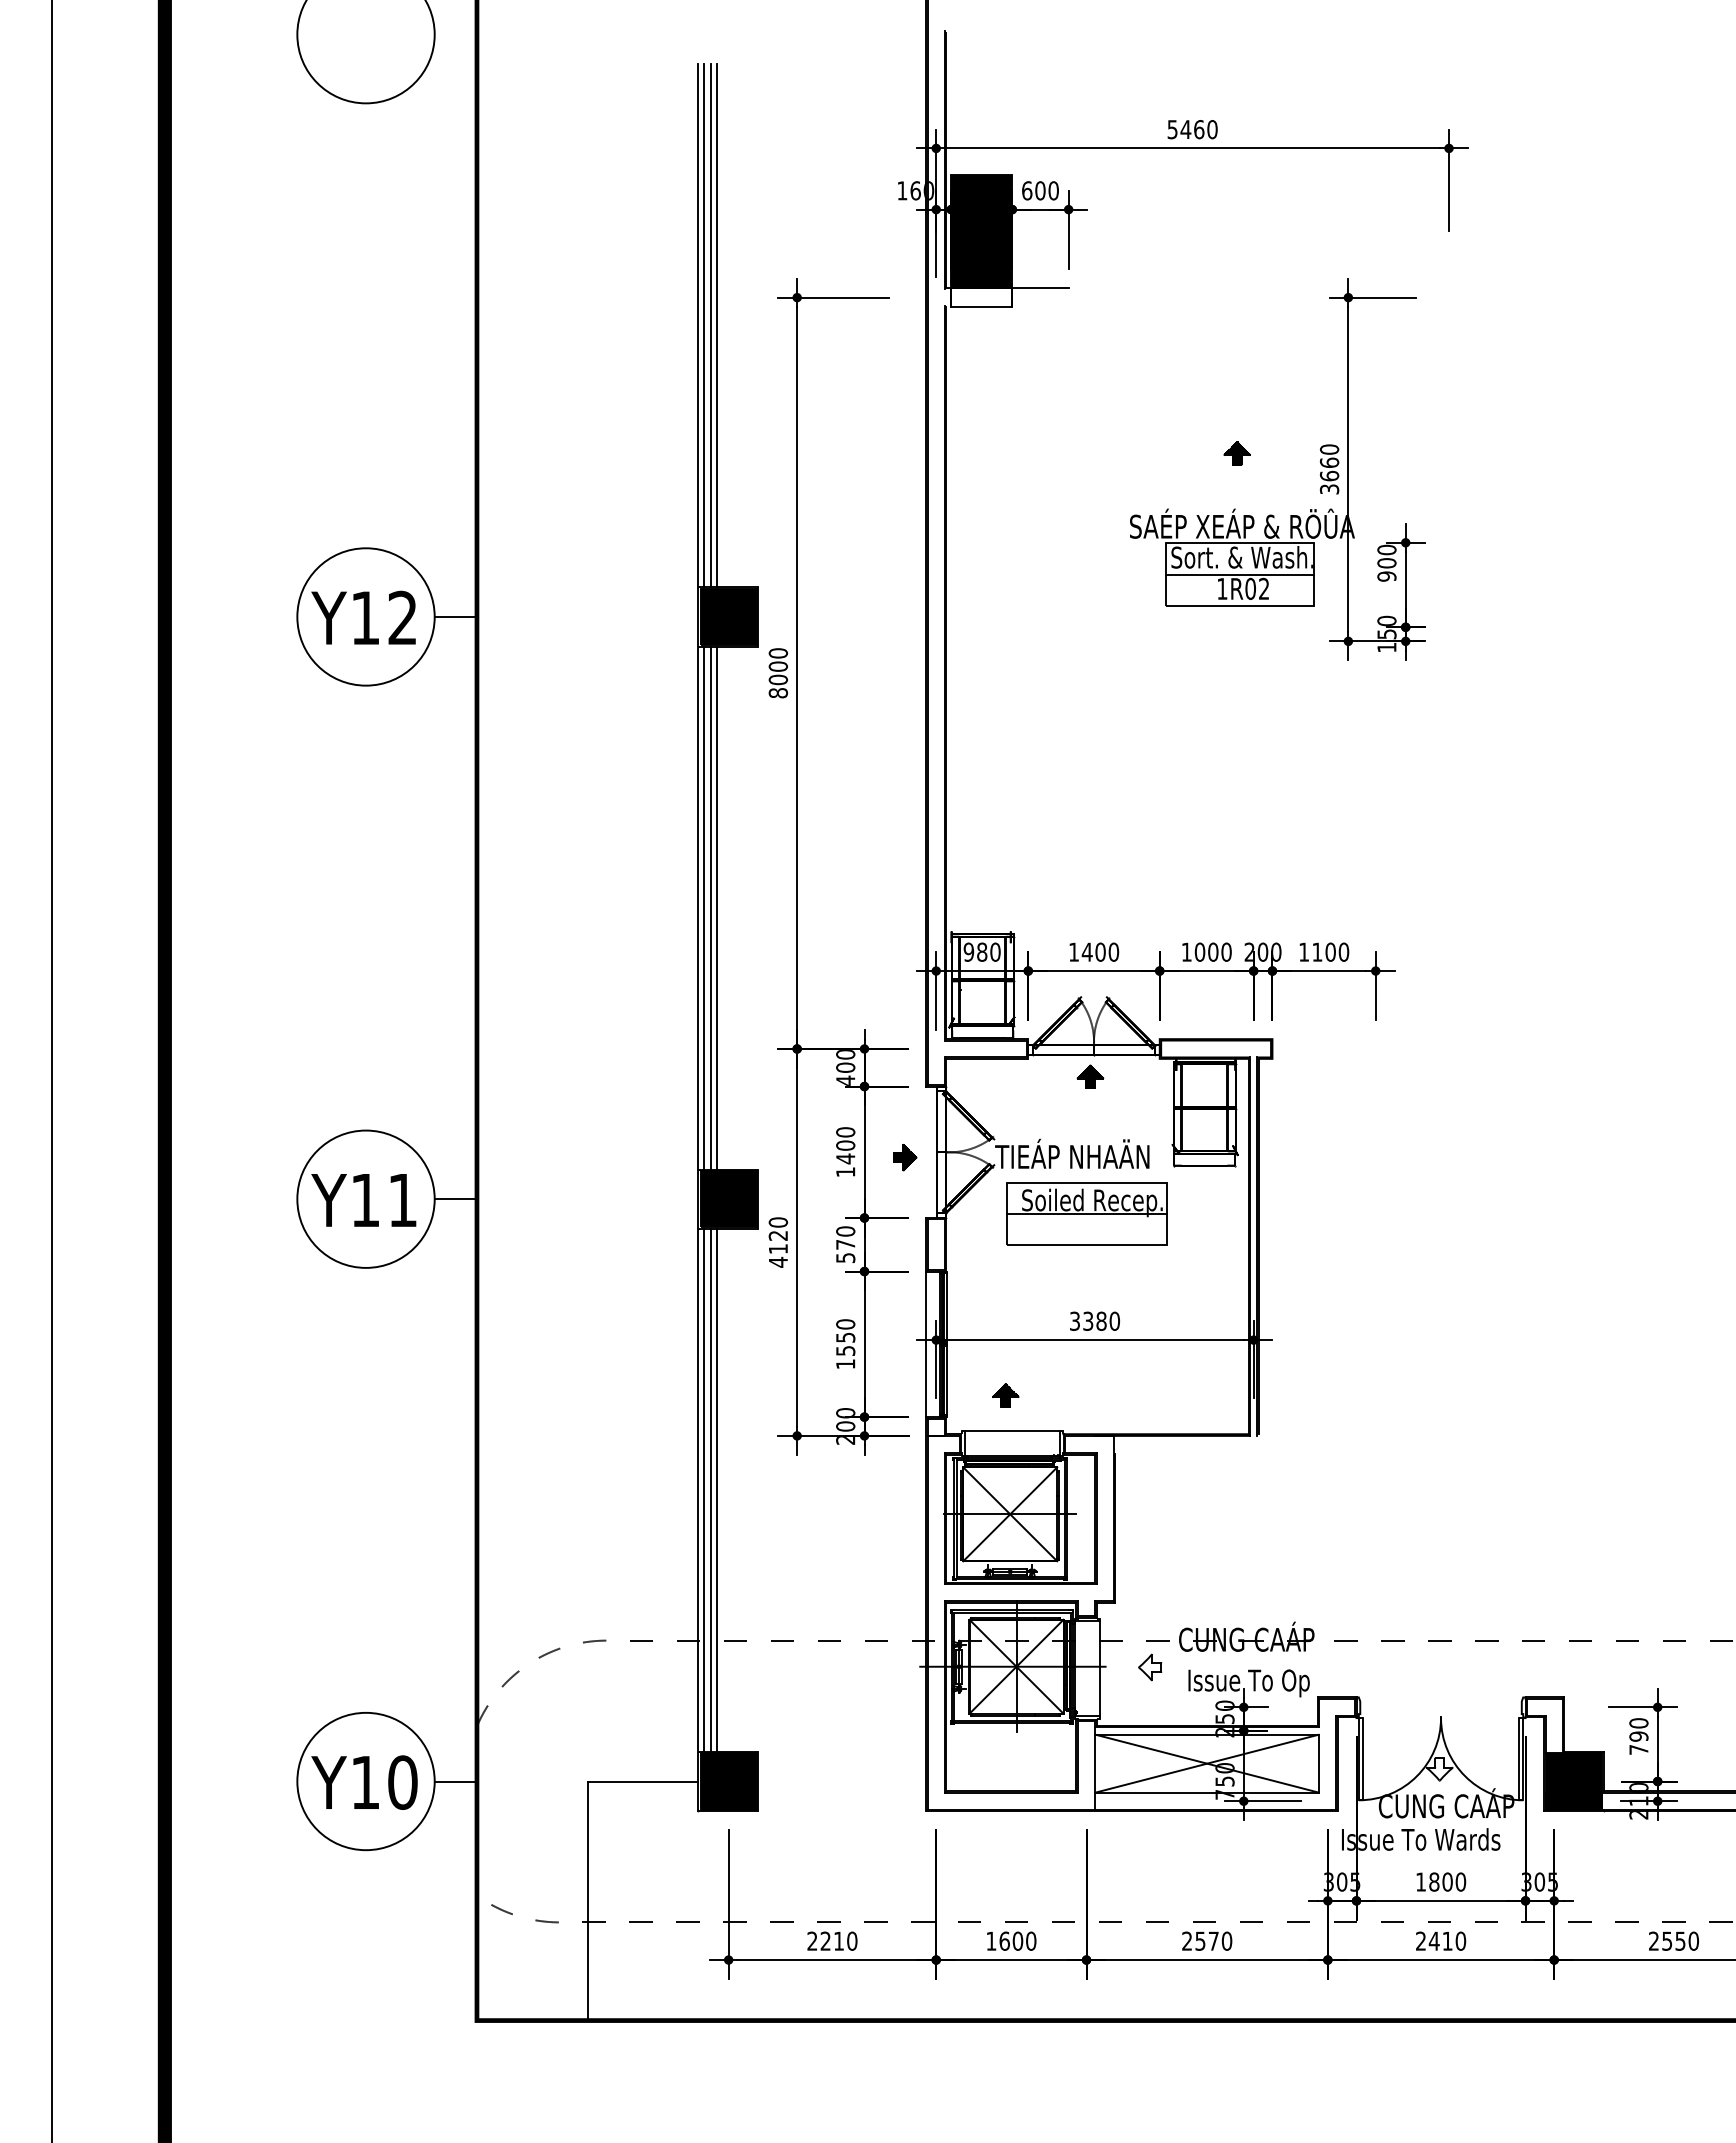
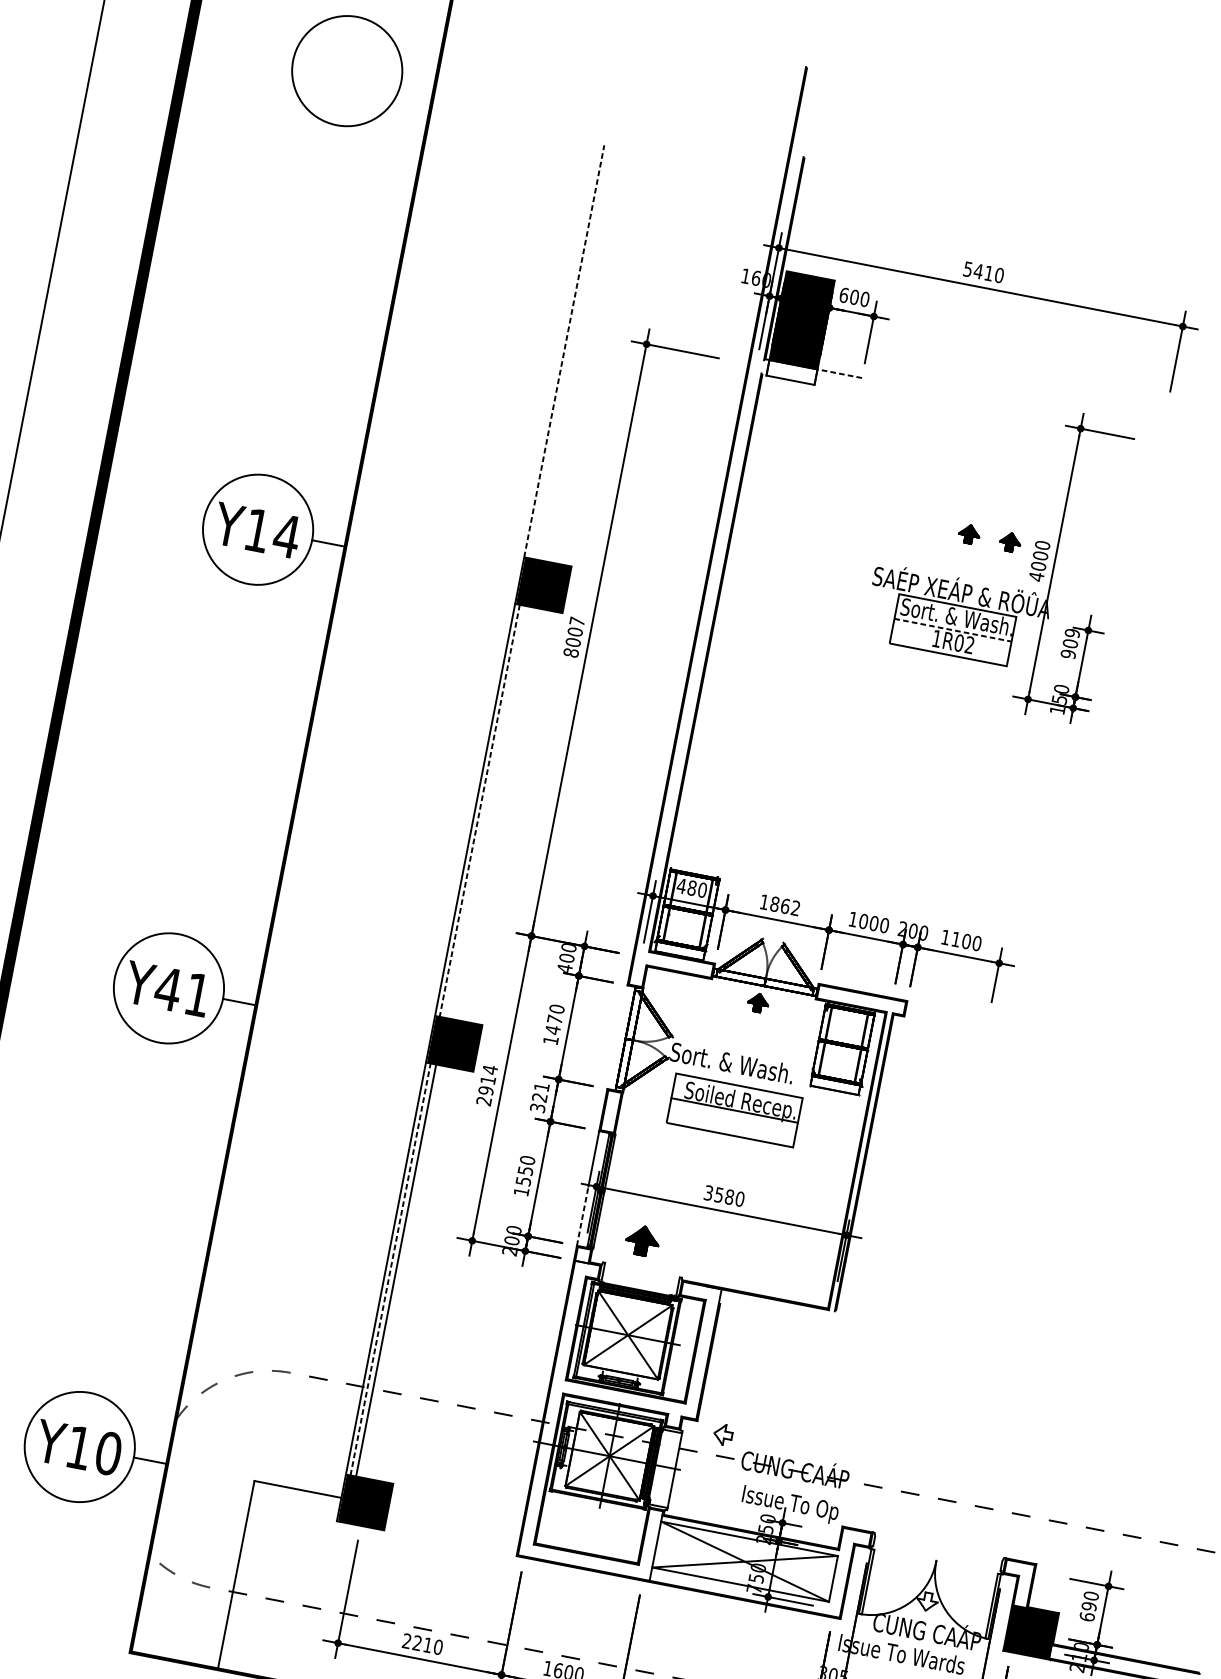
text: (1199, 129) -> (989, 273), 5460 -> 5410
line: (1039, 287) -> (839, 373), solid -> dashed
line: (698, 325) -> (564, 351), solid -> dashed
line: (704, 325) -> (569, 352), removed
line: (711, 325) -> (574, 353), removed
line: (716, 325) -> (578, 353), removed
part: (1288, 453) -> (1009, 542), added
text: (1329, 475) -> (1038, 565), 3660 -> 4000
text: (1386, 549) -> (1072, 632), 900 -> 909
line: (1240, 574) -> (953, 630), solid -> dashed
text: (402, 617) -> (286, 535), Y12 -> Y14
text: (778, 653) -> (577, 621), 8000 -> 8007
line: (711, 907) -> (485, 811), removed
line: (716, 907) -> (489, 812), removed
line: (704, 908) -> (480, 811), solid -> dashed
text: (968, 951) -> (681, 885), 980 -> 480
text: (1100, 951) -> (785, 905), 1400 -> 1862
text: (845, 1145) -> (554, 1019), 1400 -> 1470
text: (1072, 1153) -> (732, 1060), TIEÁP NHAÄN -> Sort. & Wash.
part: (905, 1157) -> (600, 1038), removed
text: (364, 1200) -> (167, 989), Y11 -> Y41
text: (778, 1242) -> (487, 1085), 4120 -> 2914
text: (845, 1244) -> (539, 1097), 570 -> 321
text: (1088, 1320) -> (719, 1194), 3380 -> 3580
line: (926, 1379) -> (582, 1216), solid -> dashed
part: (1005, 1395) -> (642, 1240), size x1.6
line: (1011, 1431) -> (641, 1270), removed
line: (716, 1489) -> (400, 1270), removed
line: (704, 1490) -> (390, 1269), solid -> dashed
part: (1150, 1667) -> (723, 1434), moved
text: (1638, 1749) -> (1086, 1616), 790 -> 690

